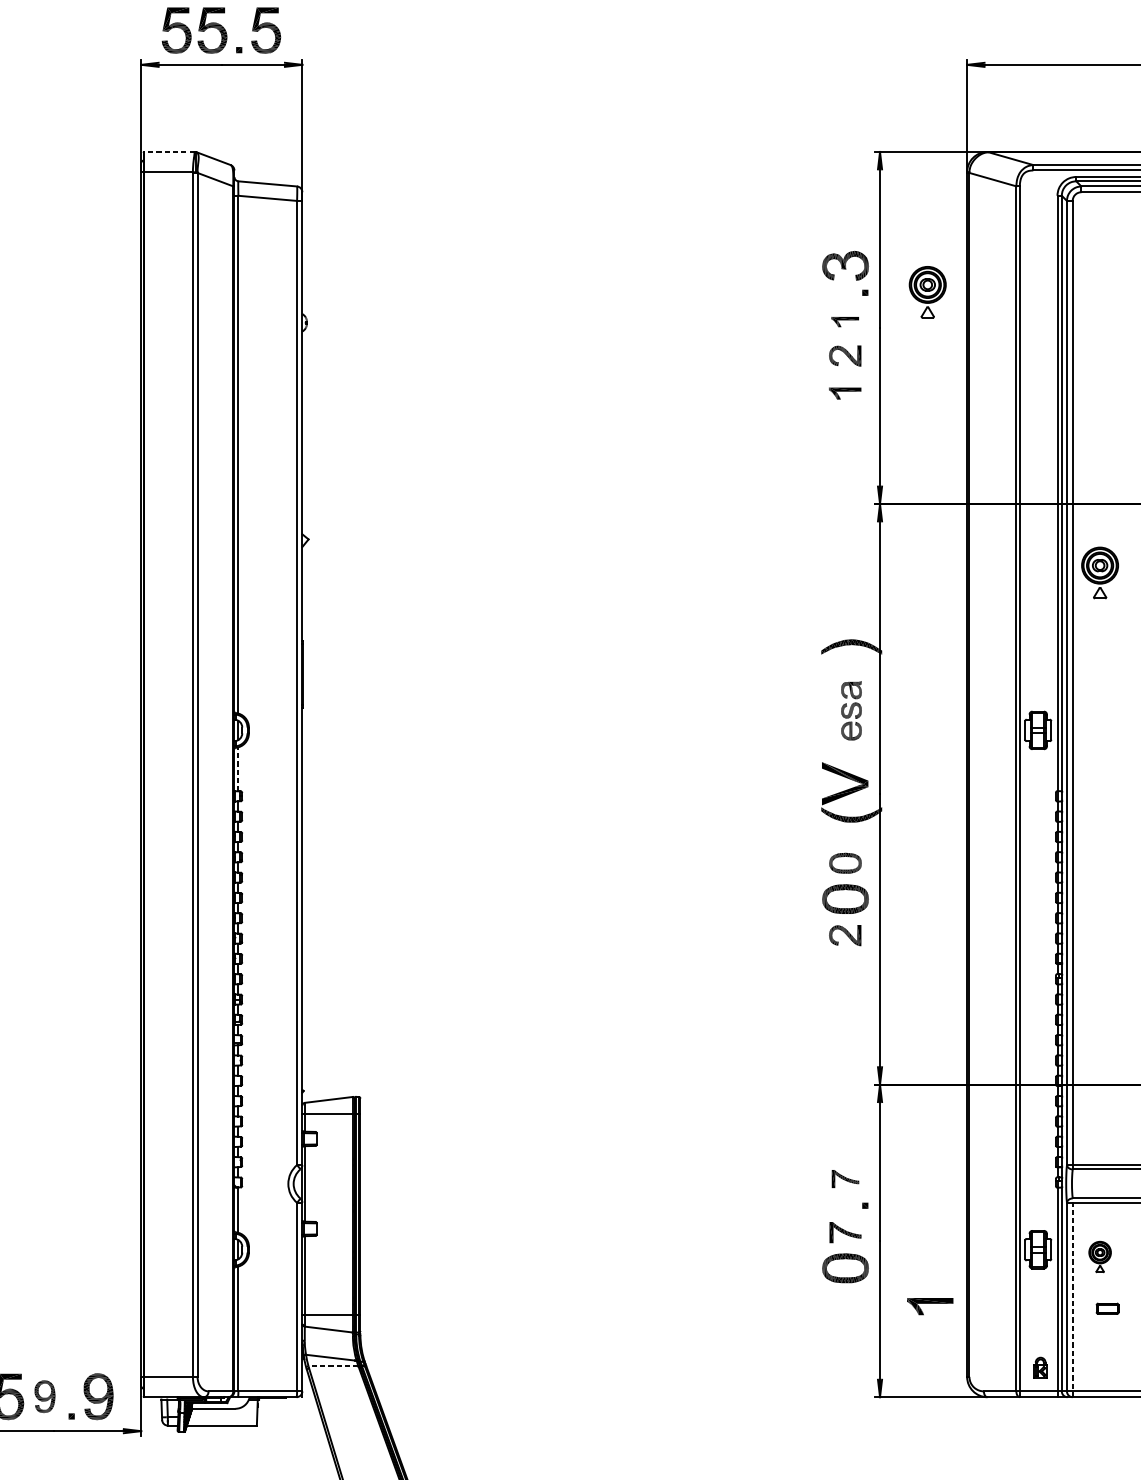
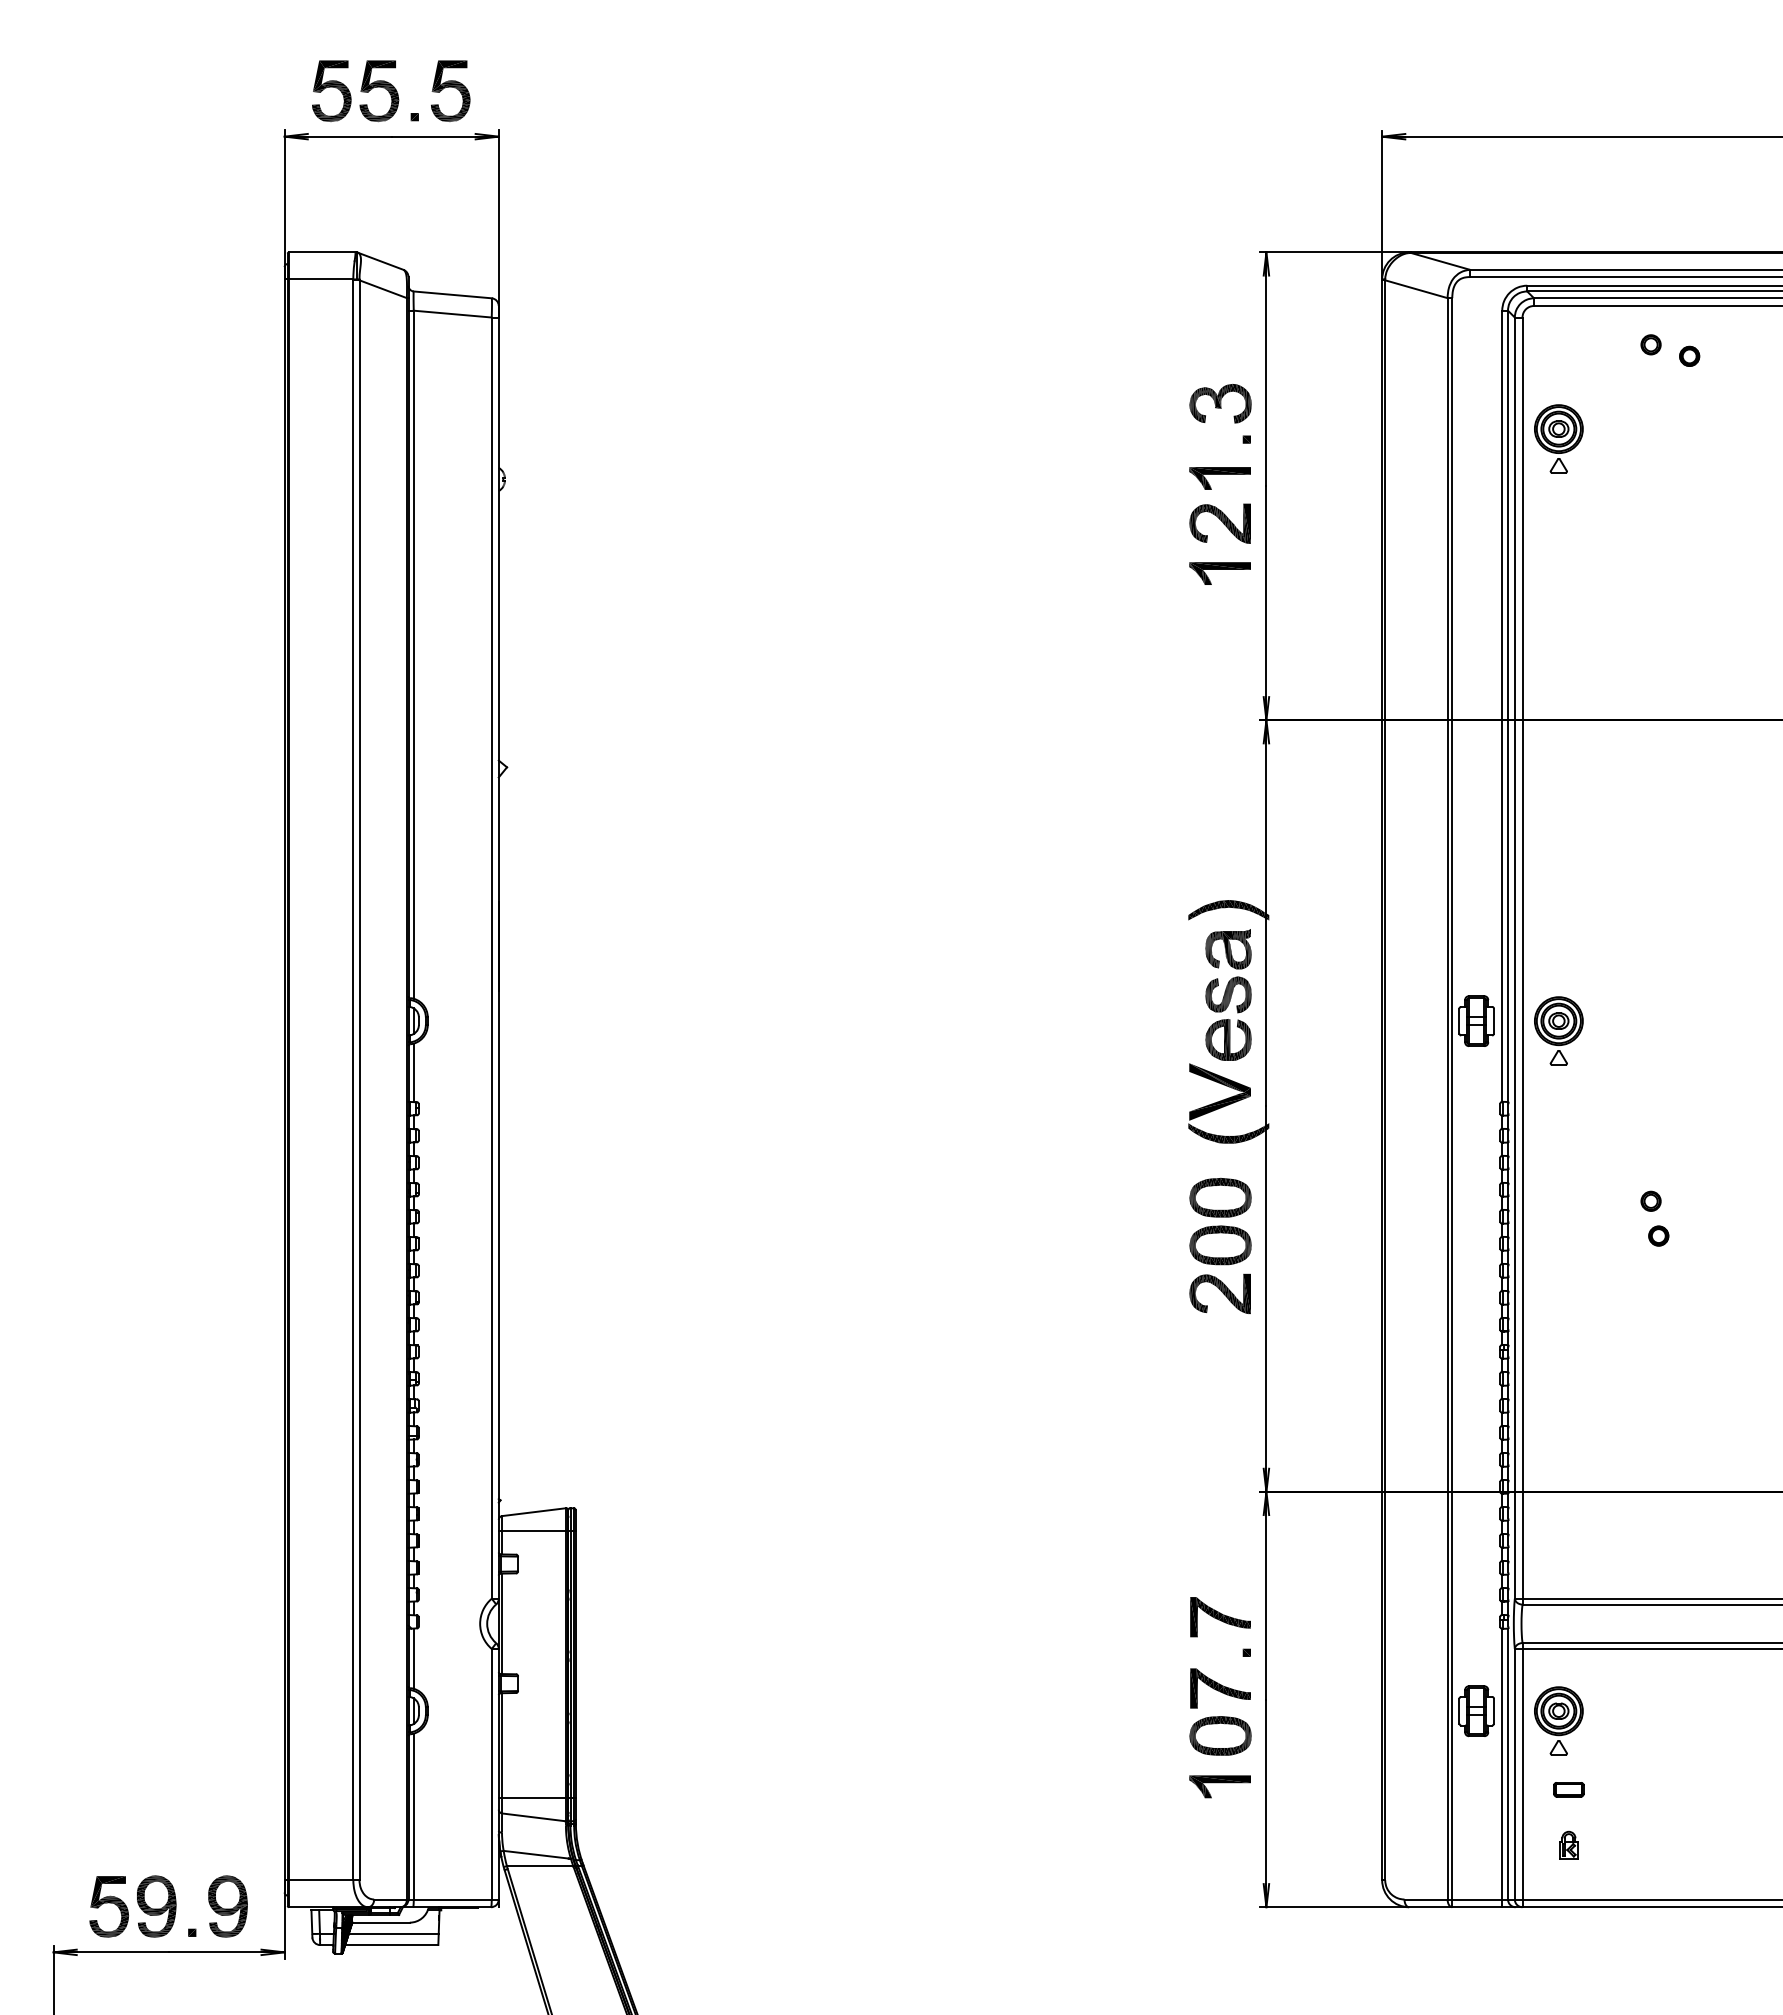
line: (168, 152) -> (321, 252), dashed -> solid
part: (927, 291) -> (1558, 438), moved
part: (844, 322) -> (1219, 478), size x1.67
part: (844, 355) -> (1219, 523), size x1.43
part: (844, 393) -> (1219, 573), size x1.43
part: (1099, 572) -> (1558, 1030), moved
part: (851, 710) -> (1228, 994), size x1.67
line: (238, 769) -> (413, 1072), dashed -> solid
part: (845, 863) -> (1220, 1197), size x1.43
part: (844, 935) -> (1219, 1293), size x1.43
part: (845, 1179) -> (1220, 1617), size x1.67
part: (845, 1232) -> (1220, 1688), size x1.43
part: (1099, 1256) -> (1558, 1720), size x1.67
line: (1072, 1297) -> (1522, 1774), dashed -> solid
part: (929, 1306) -> (1219, 1786), moved
line: (333, 1366) -> (539, 1866), dashed -> solid
part: (1040, 1367) -> (1568, 1844), moved
part: (44, 1396) -> (156, 1906), size x1.43
line: (223, 1416) -> (393, 1933), added

